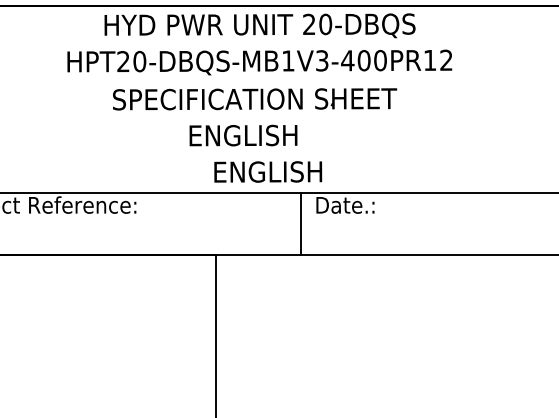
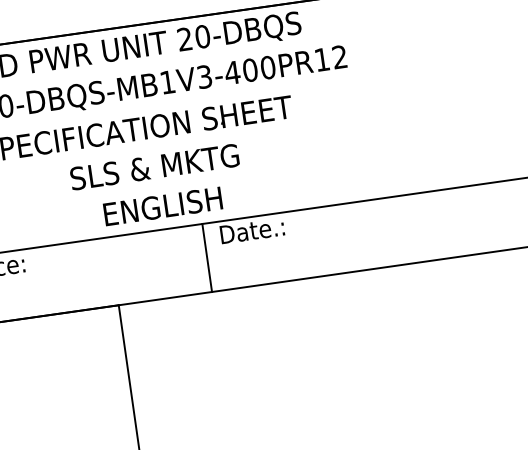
text: (265, 135) -> (154, 167), ENGLISH -> SLS & MKTG

